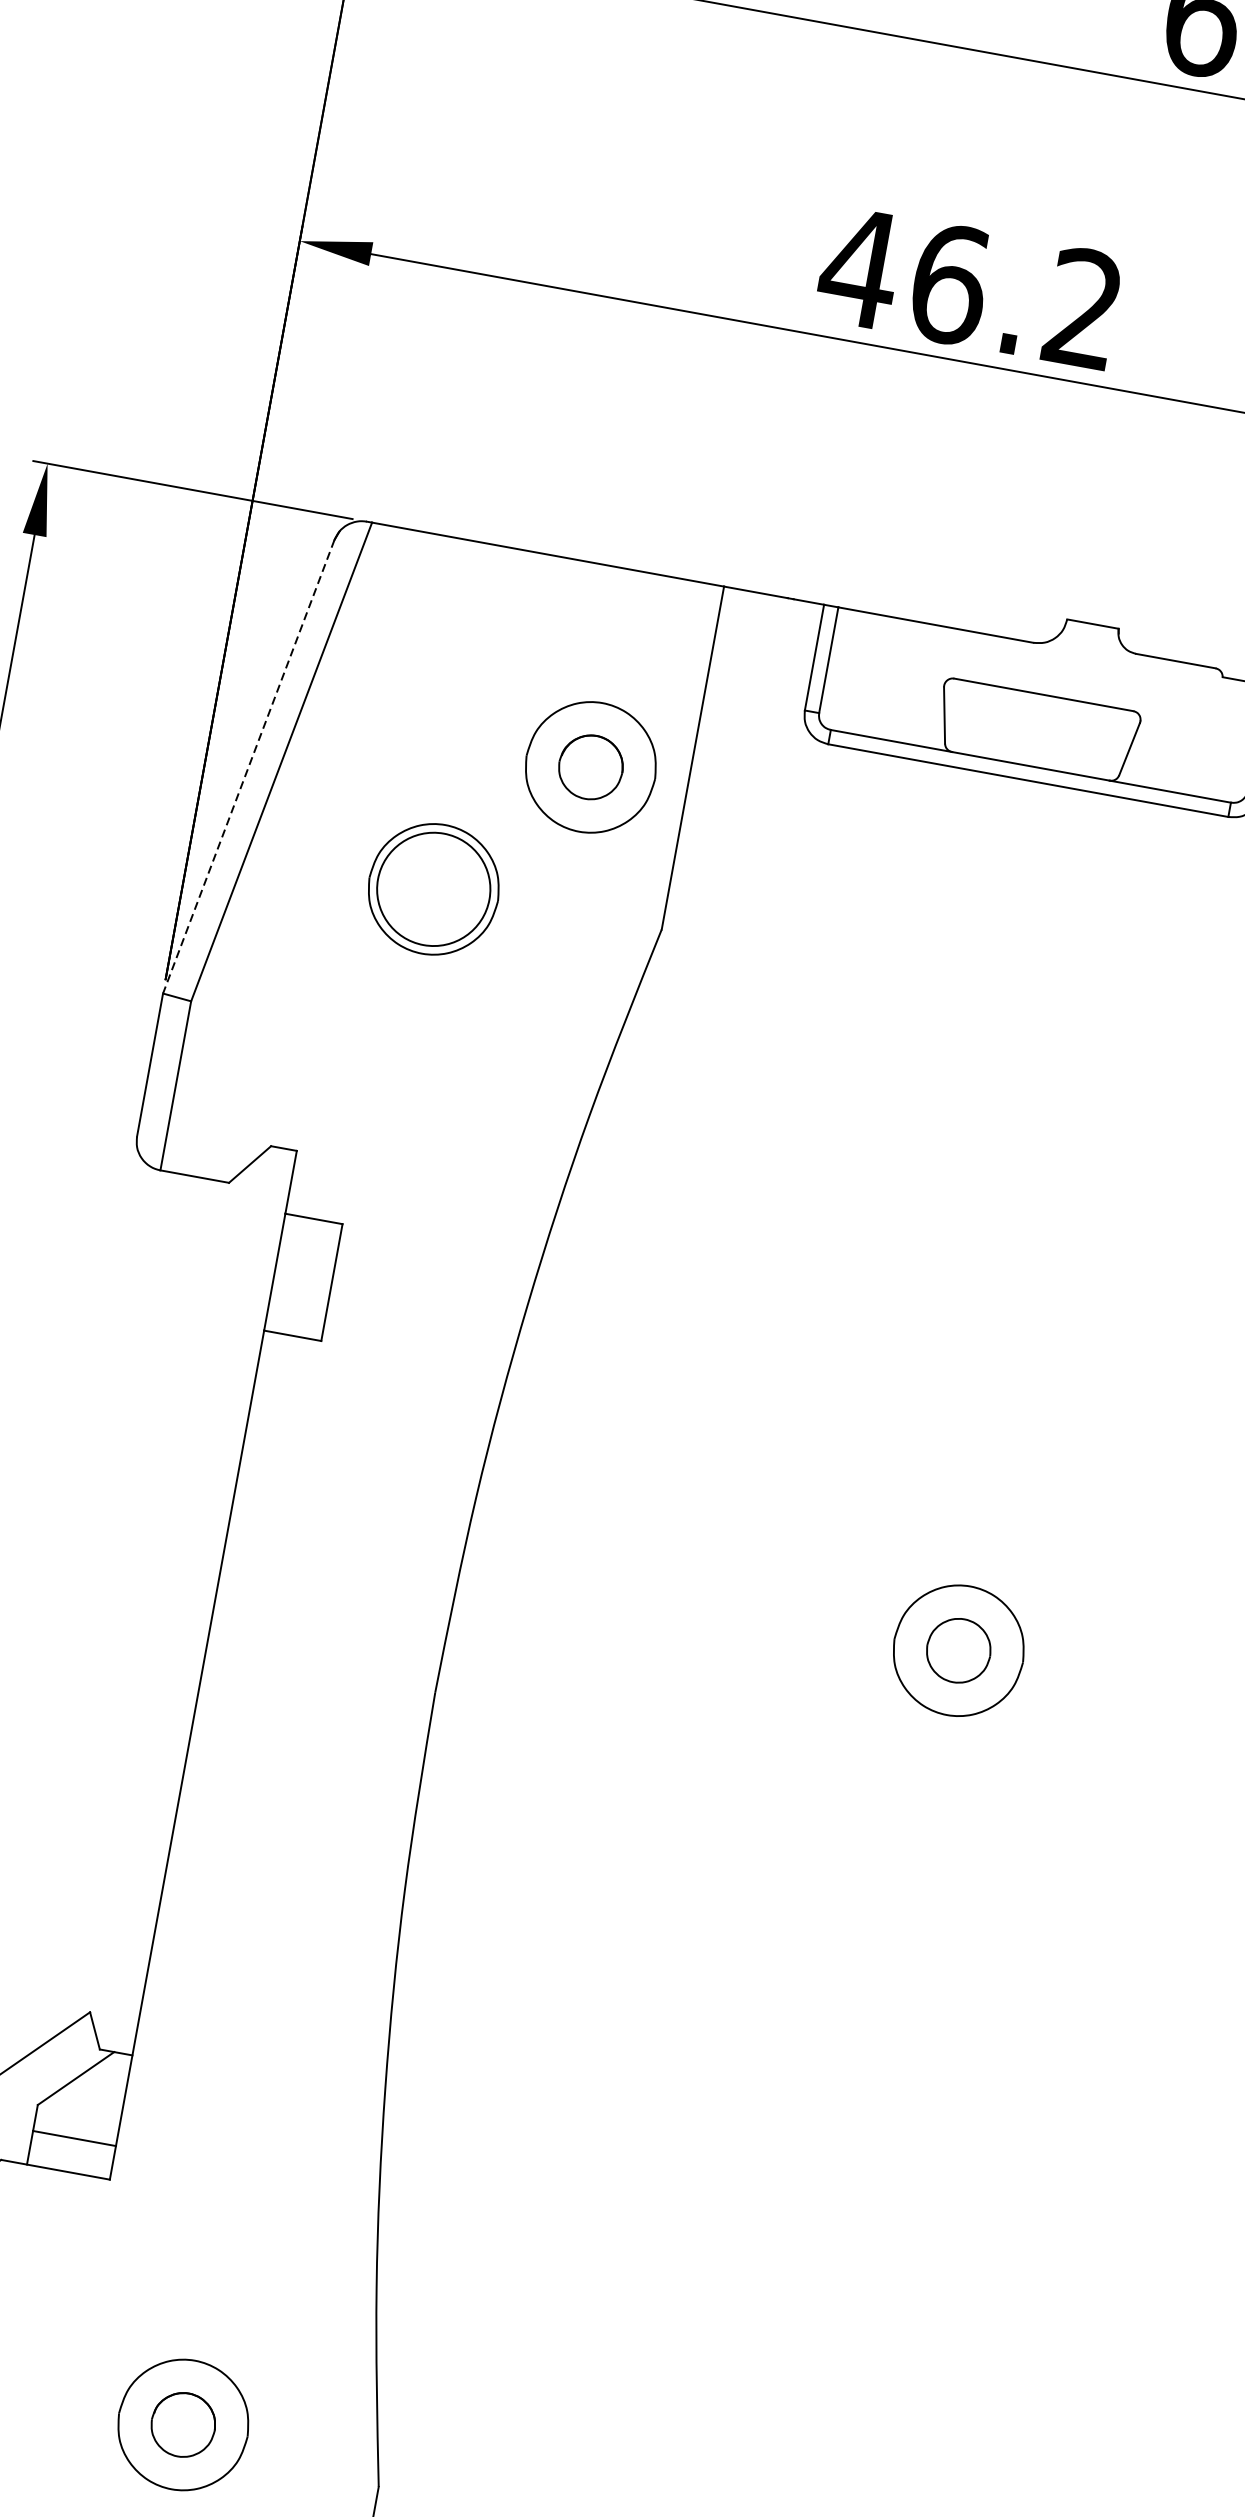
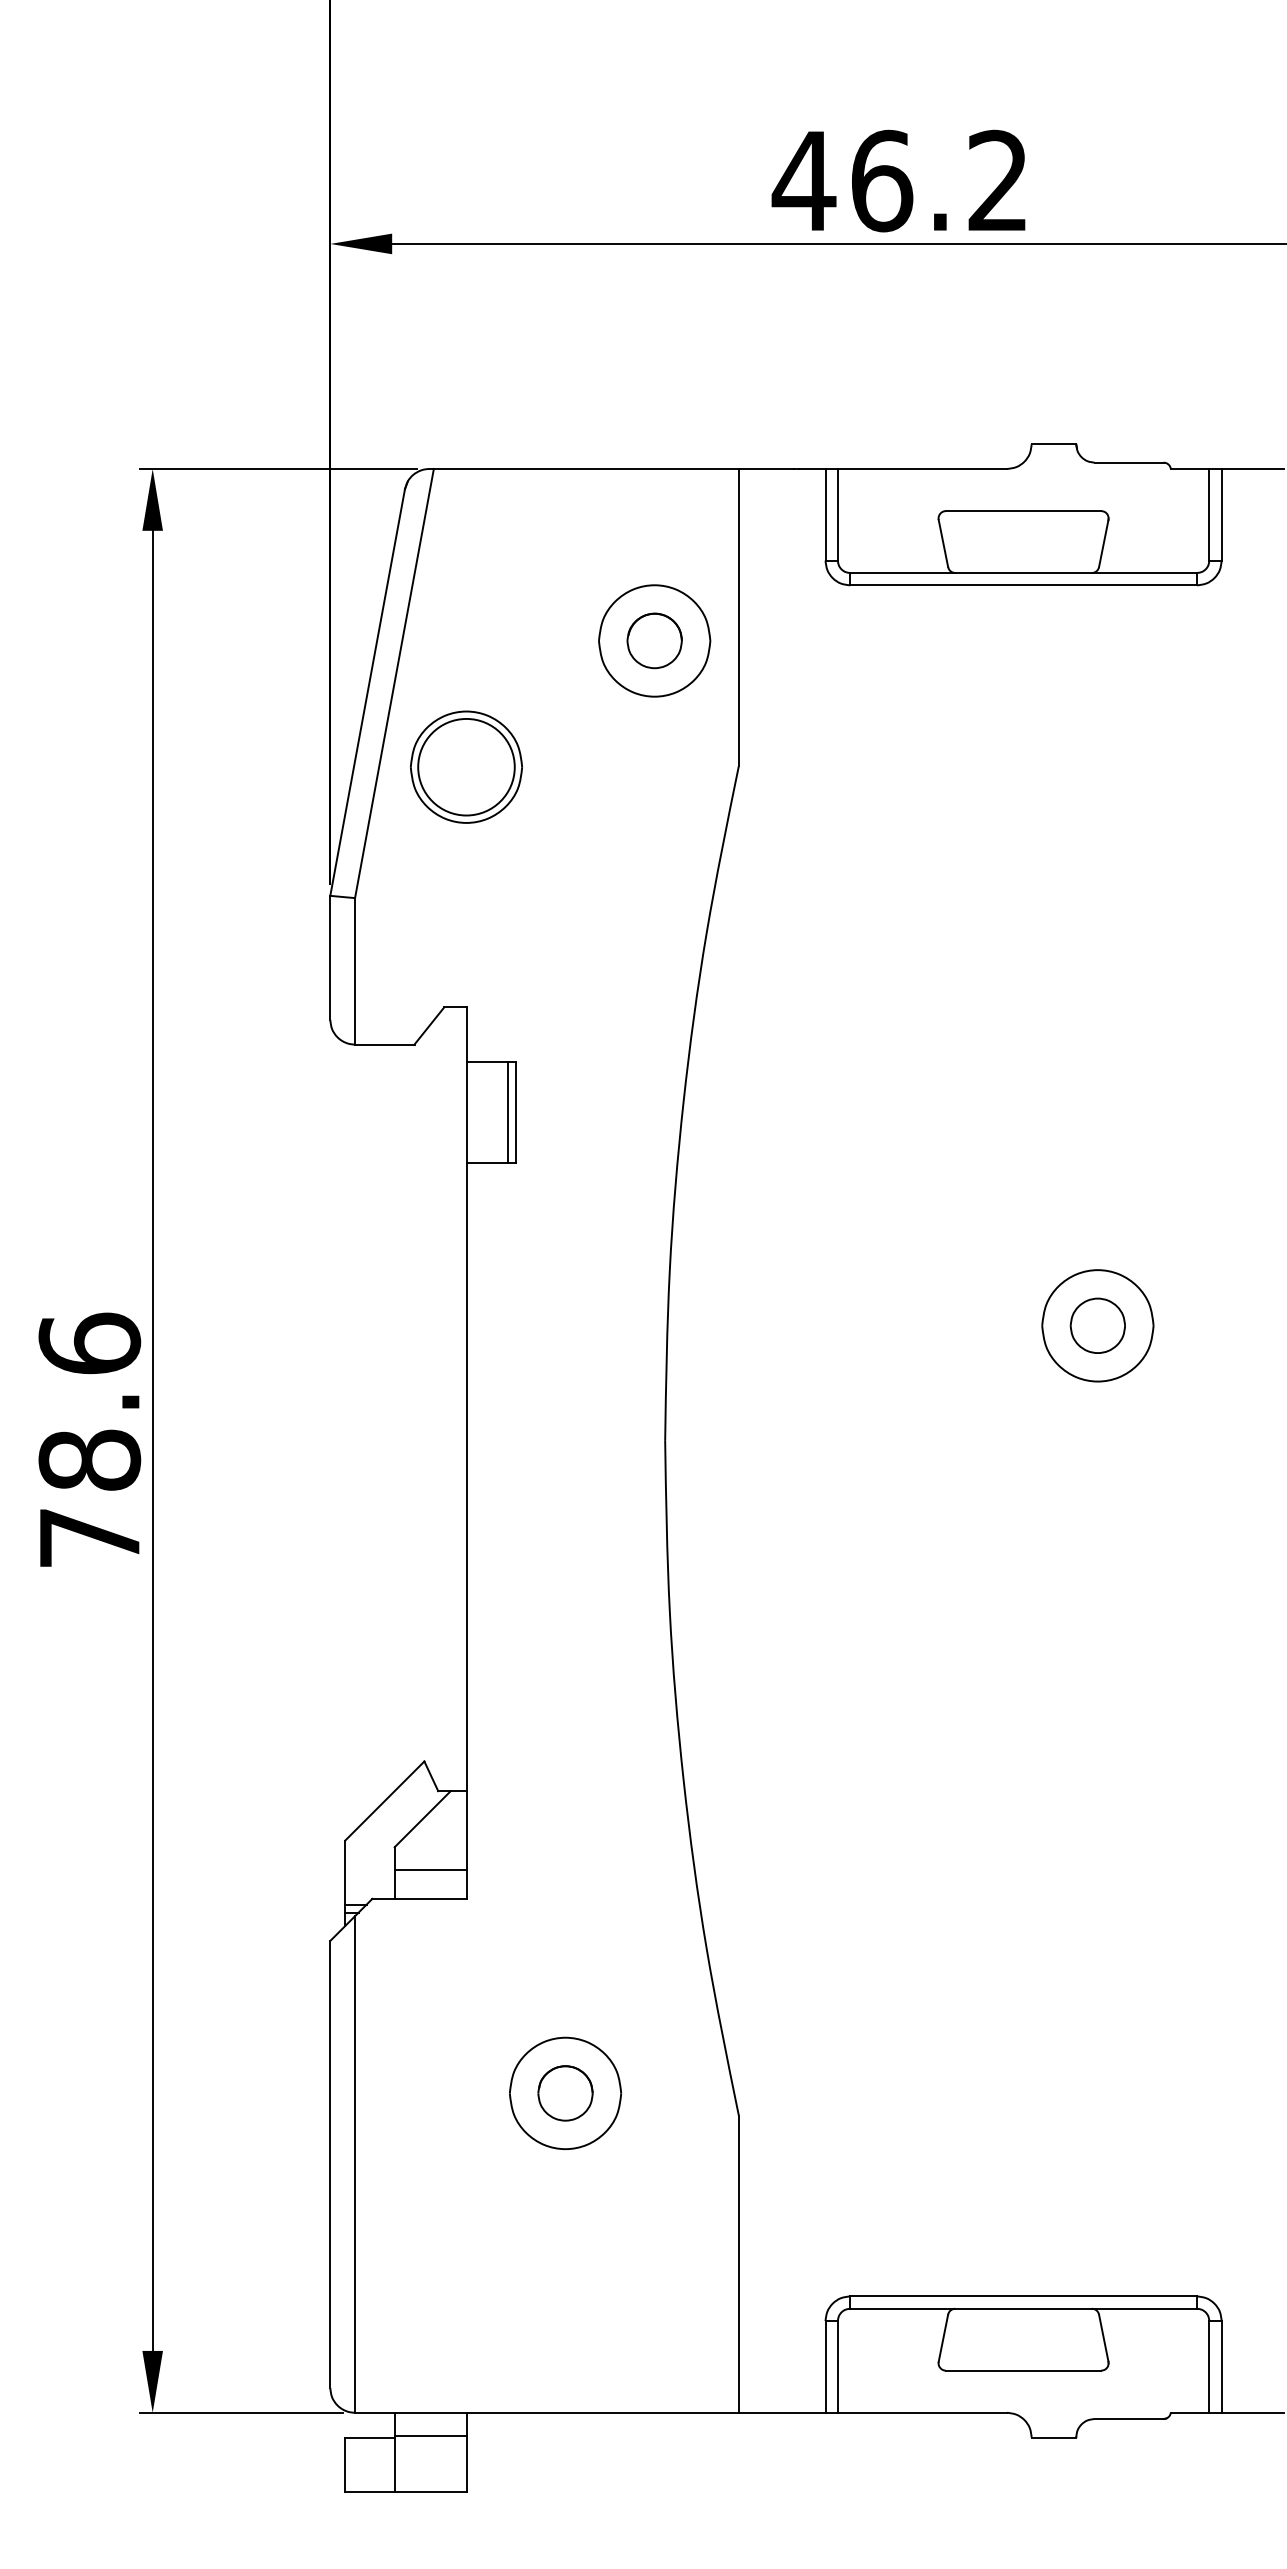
line: (248, 766) -> (367, 692), dashed -> solid
part: (433, 888) -> (466, 766), moved
line: (323, 1280) -> (508, 1112), added

